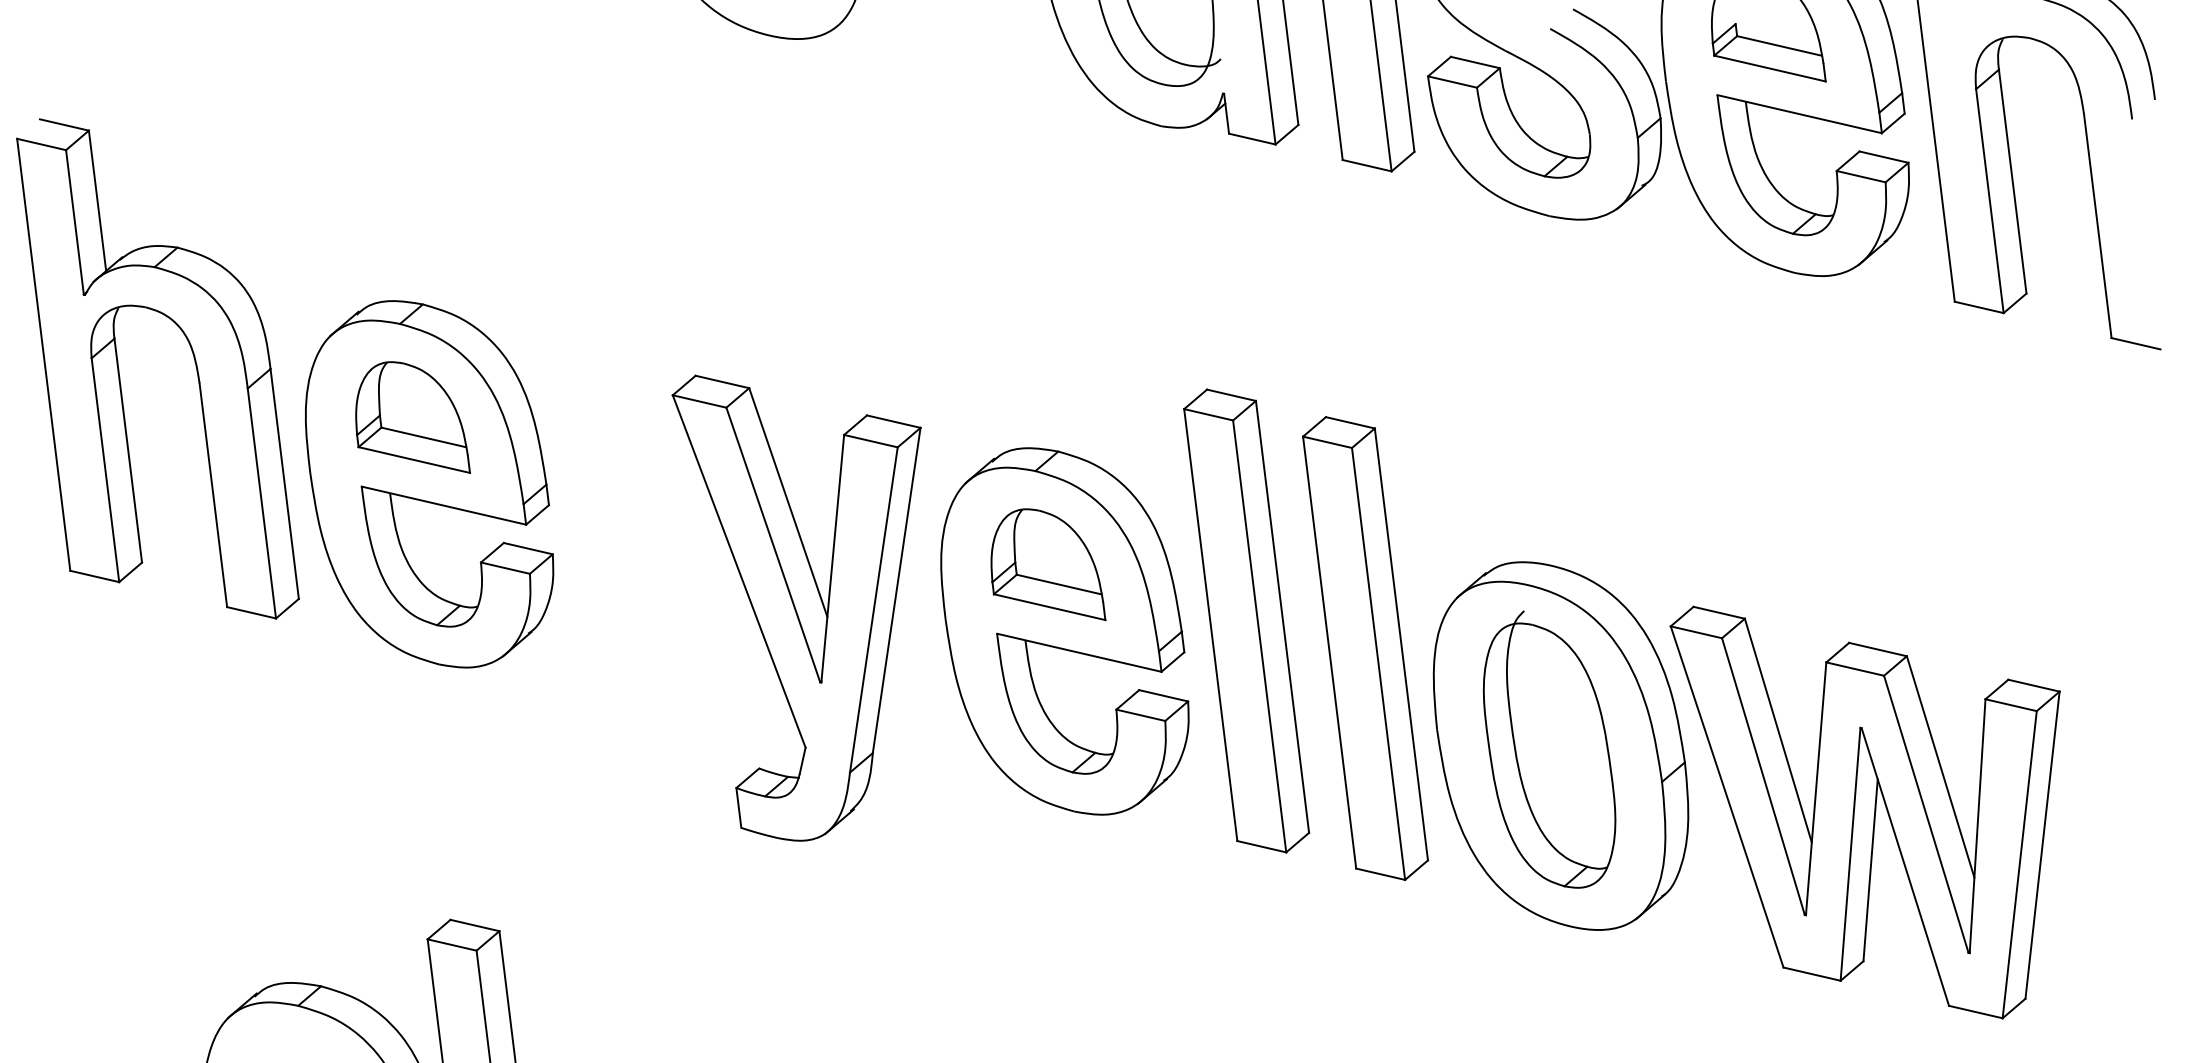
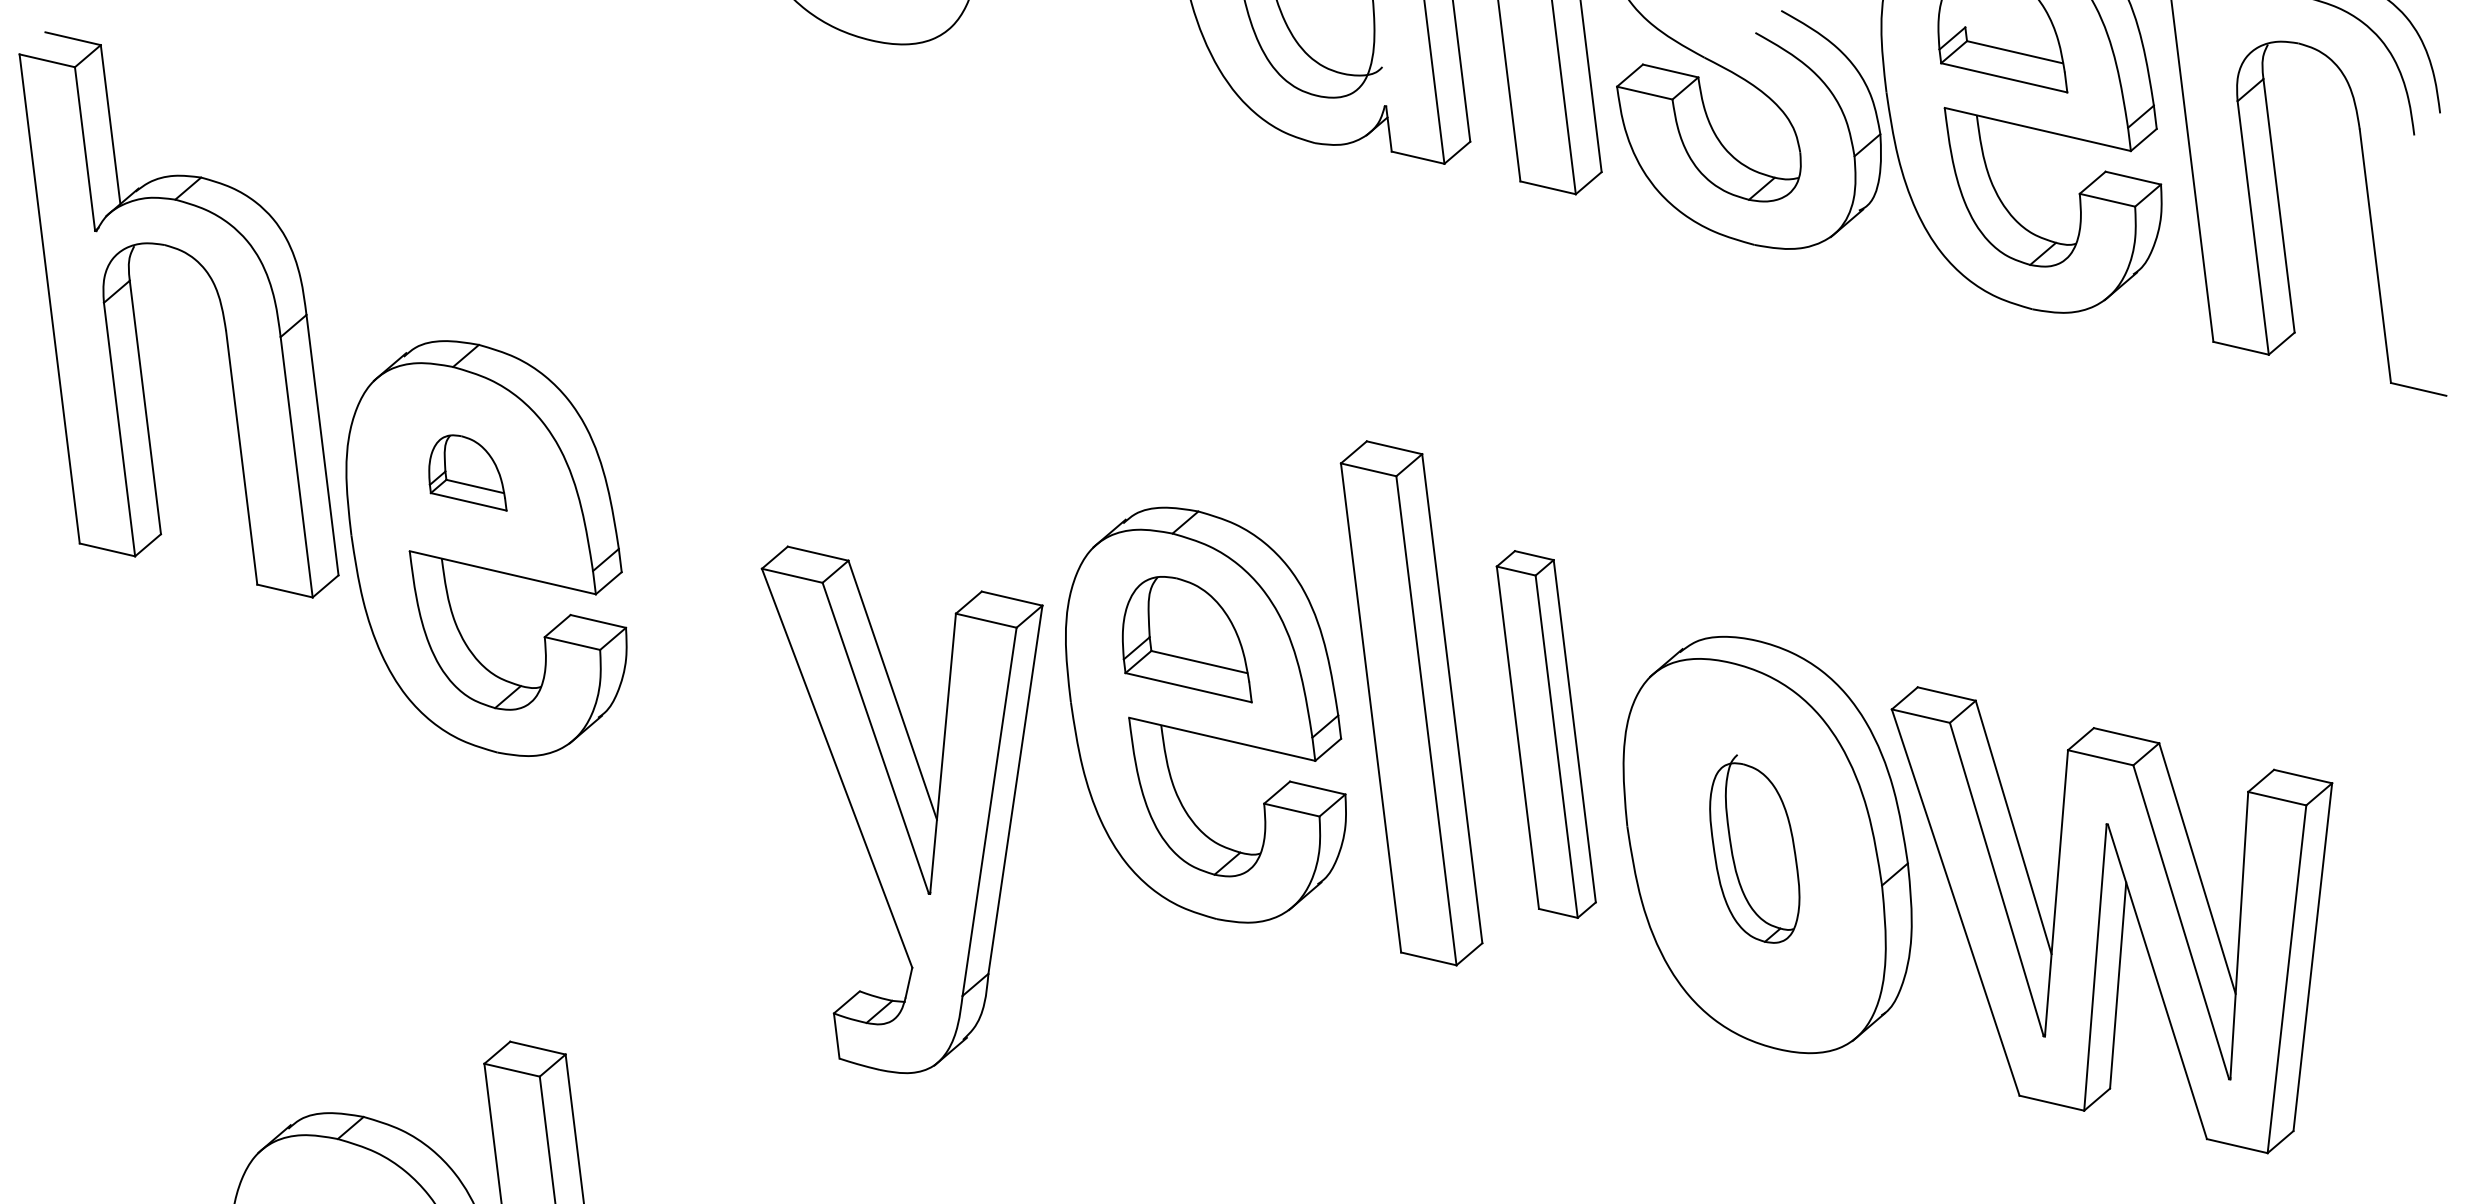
part: (193, 358) -> (219, 303), moved
part: (412, 417) -> (467, 472), size x0.6
part: (796, 607) -> (901, 809), moved
part: (1365, 648) -> (1546, 734), size x0.7
part: (1549, 749) -> (1754, 848), size x0.6

